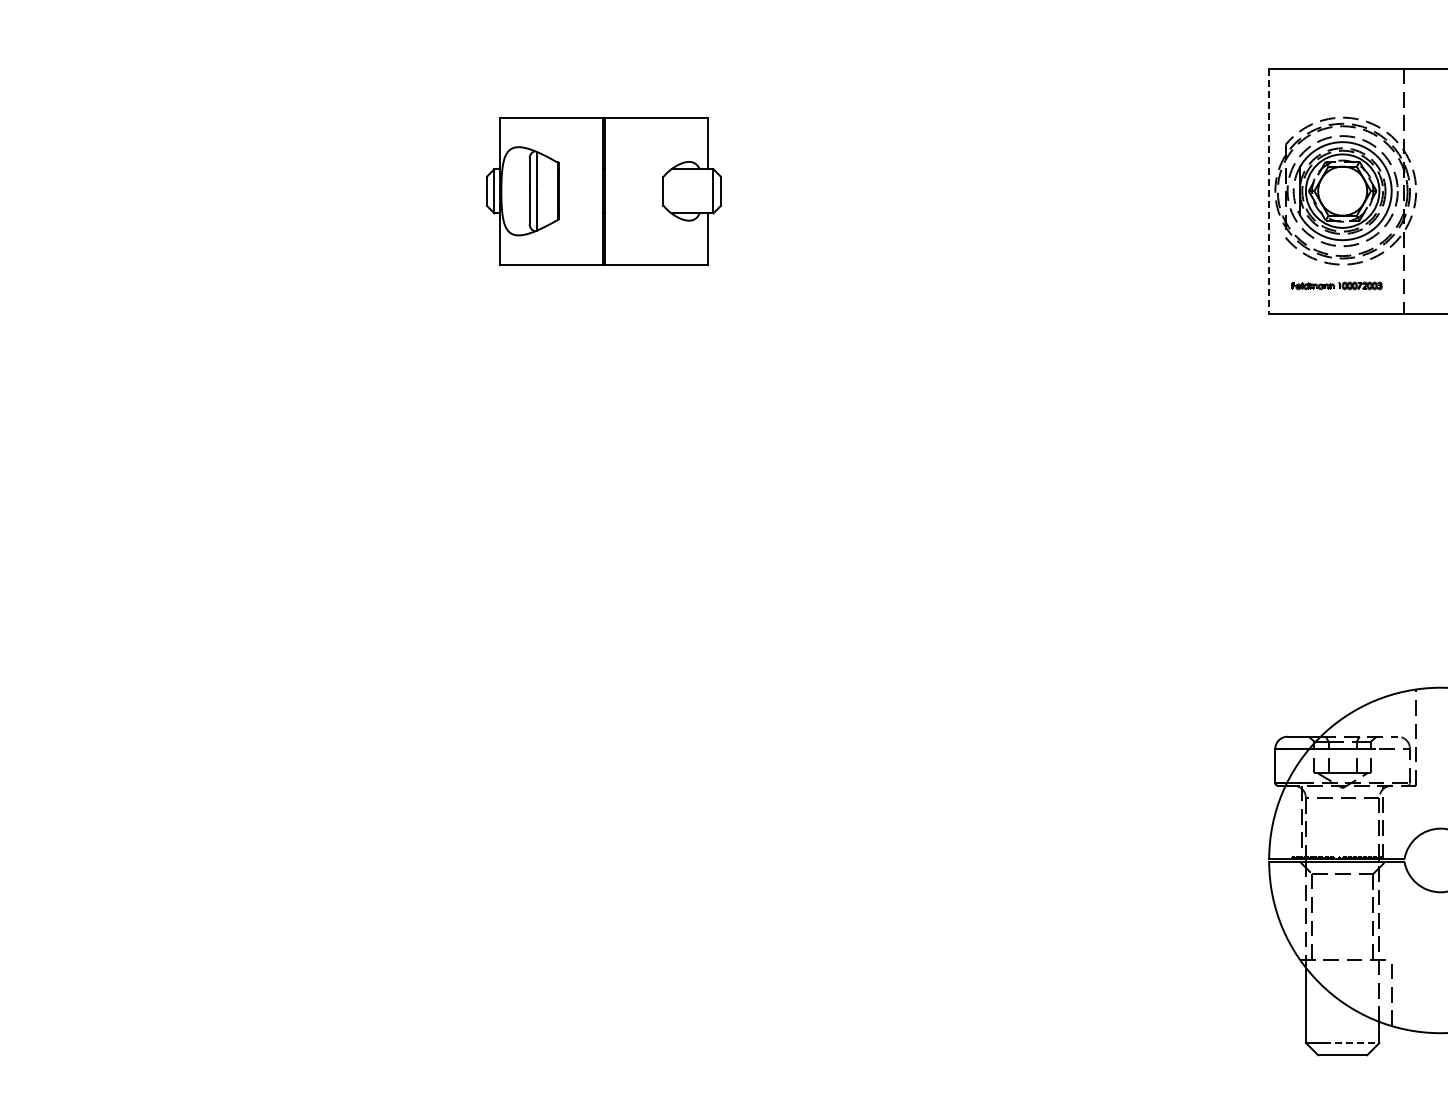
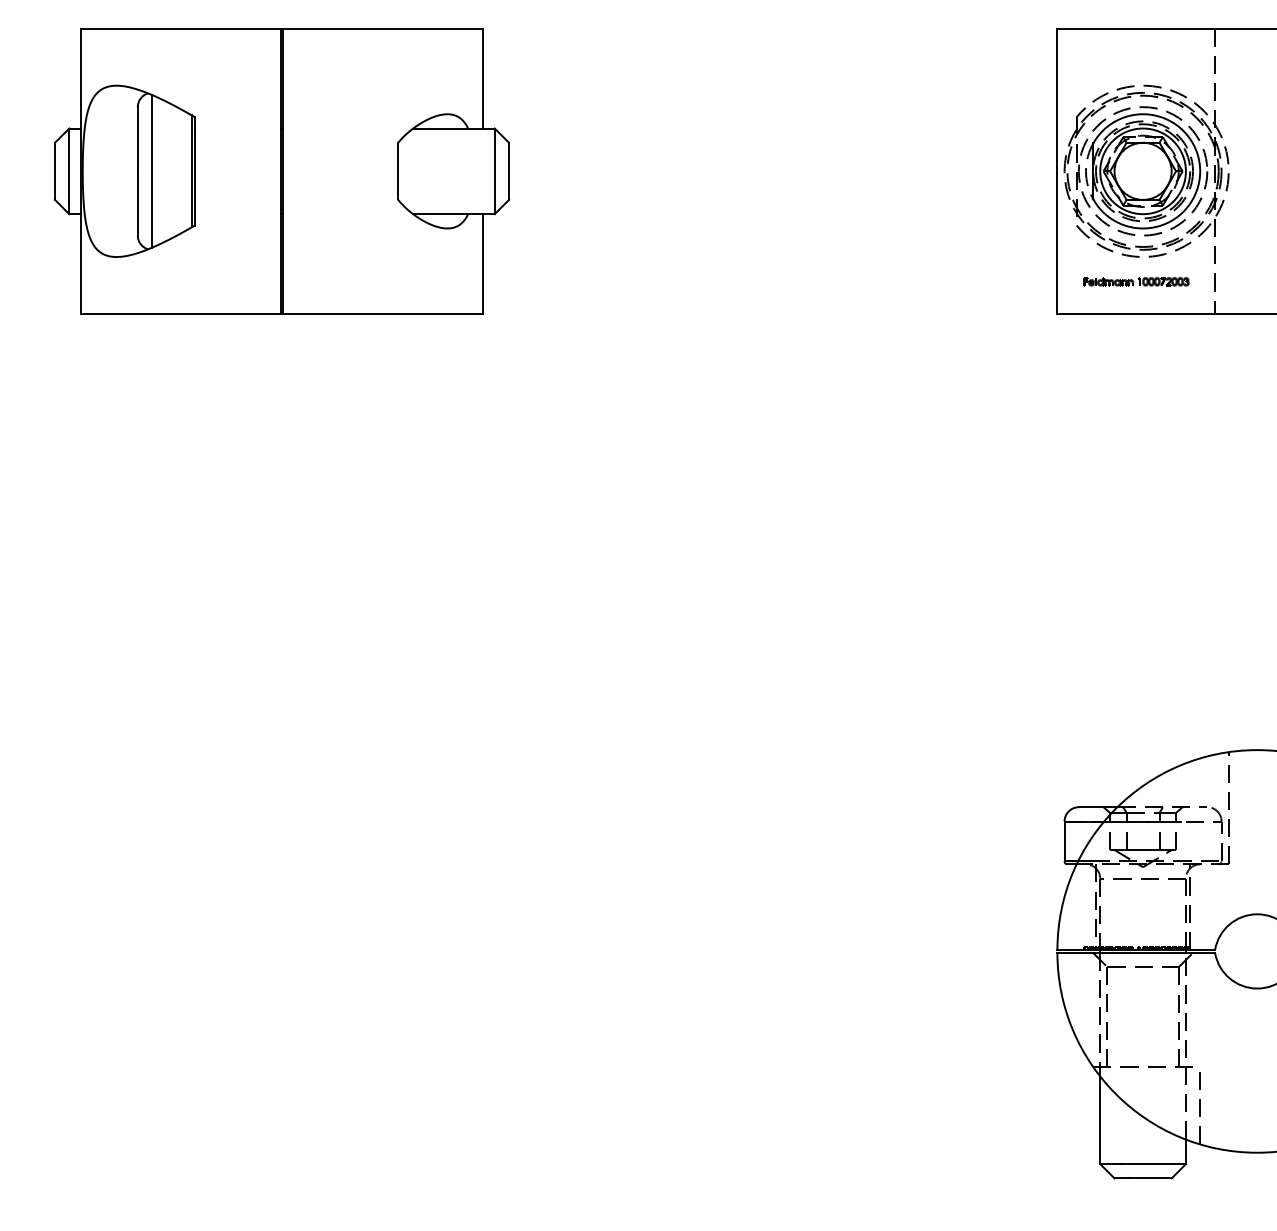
part: (603, 191) -> (281, 171), size x1.67
line: (1269, 191) -> (1057, 171), dashed -> solid
line: (1351, 1042) -> (1153, 1163), dashed -> solid

